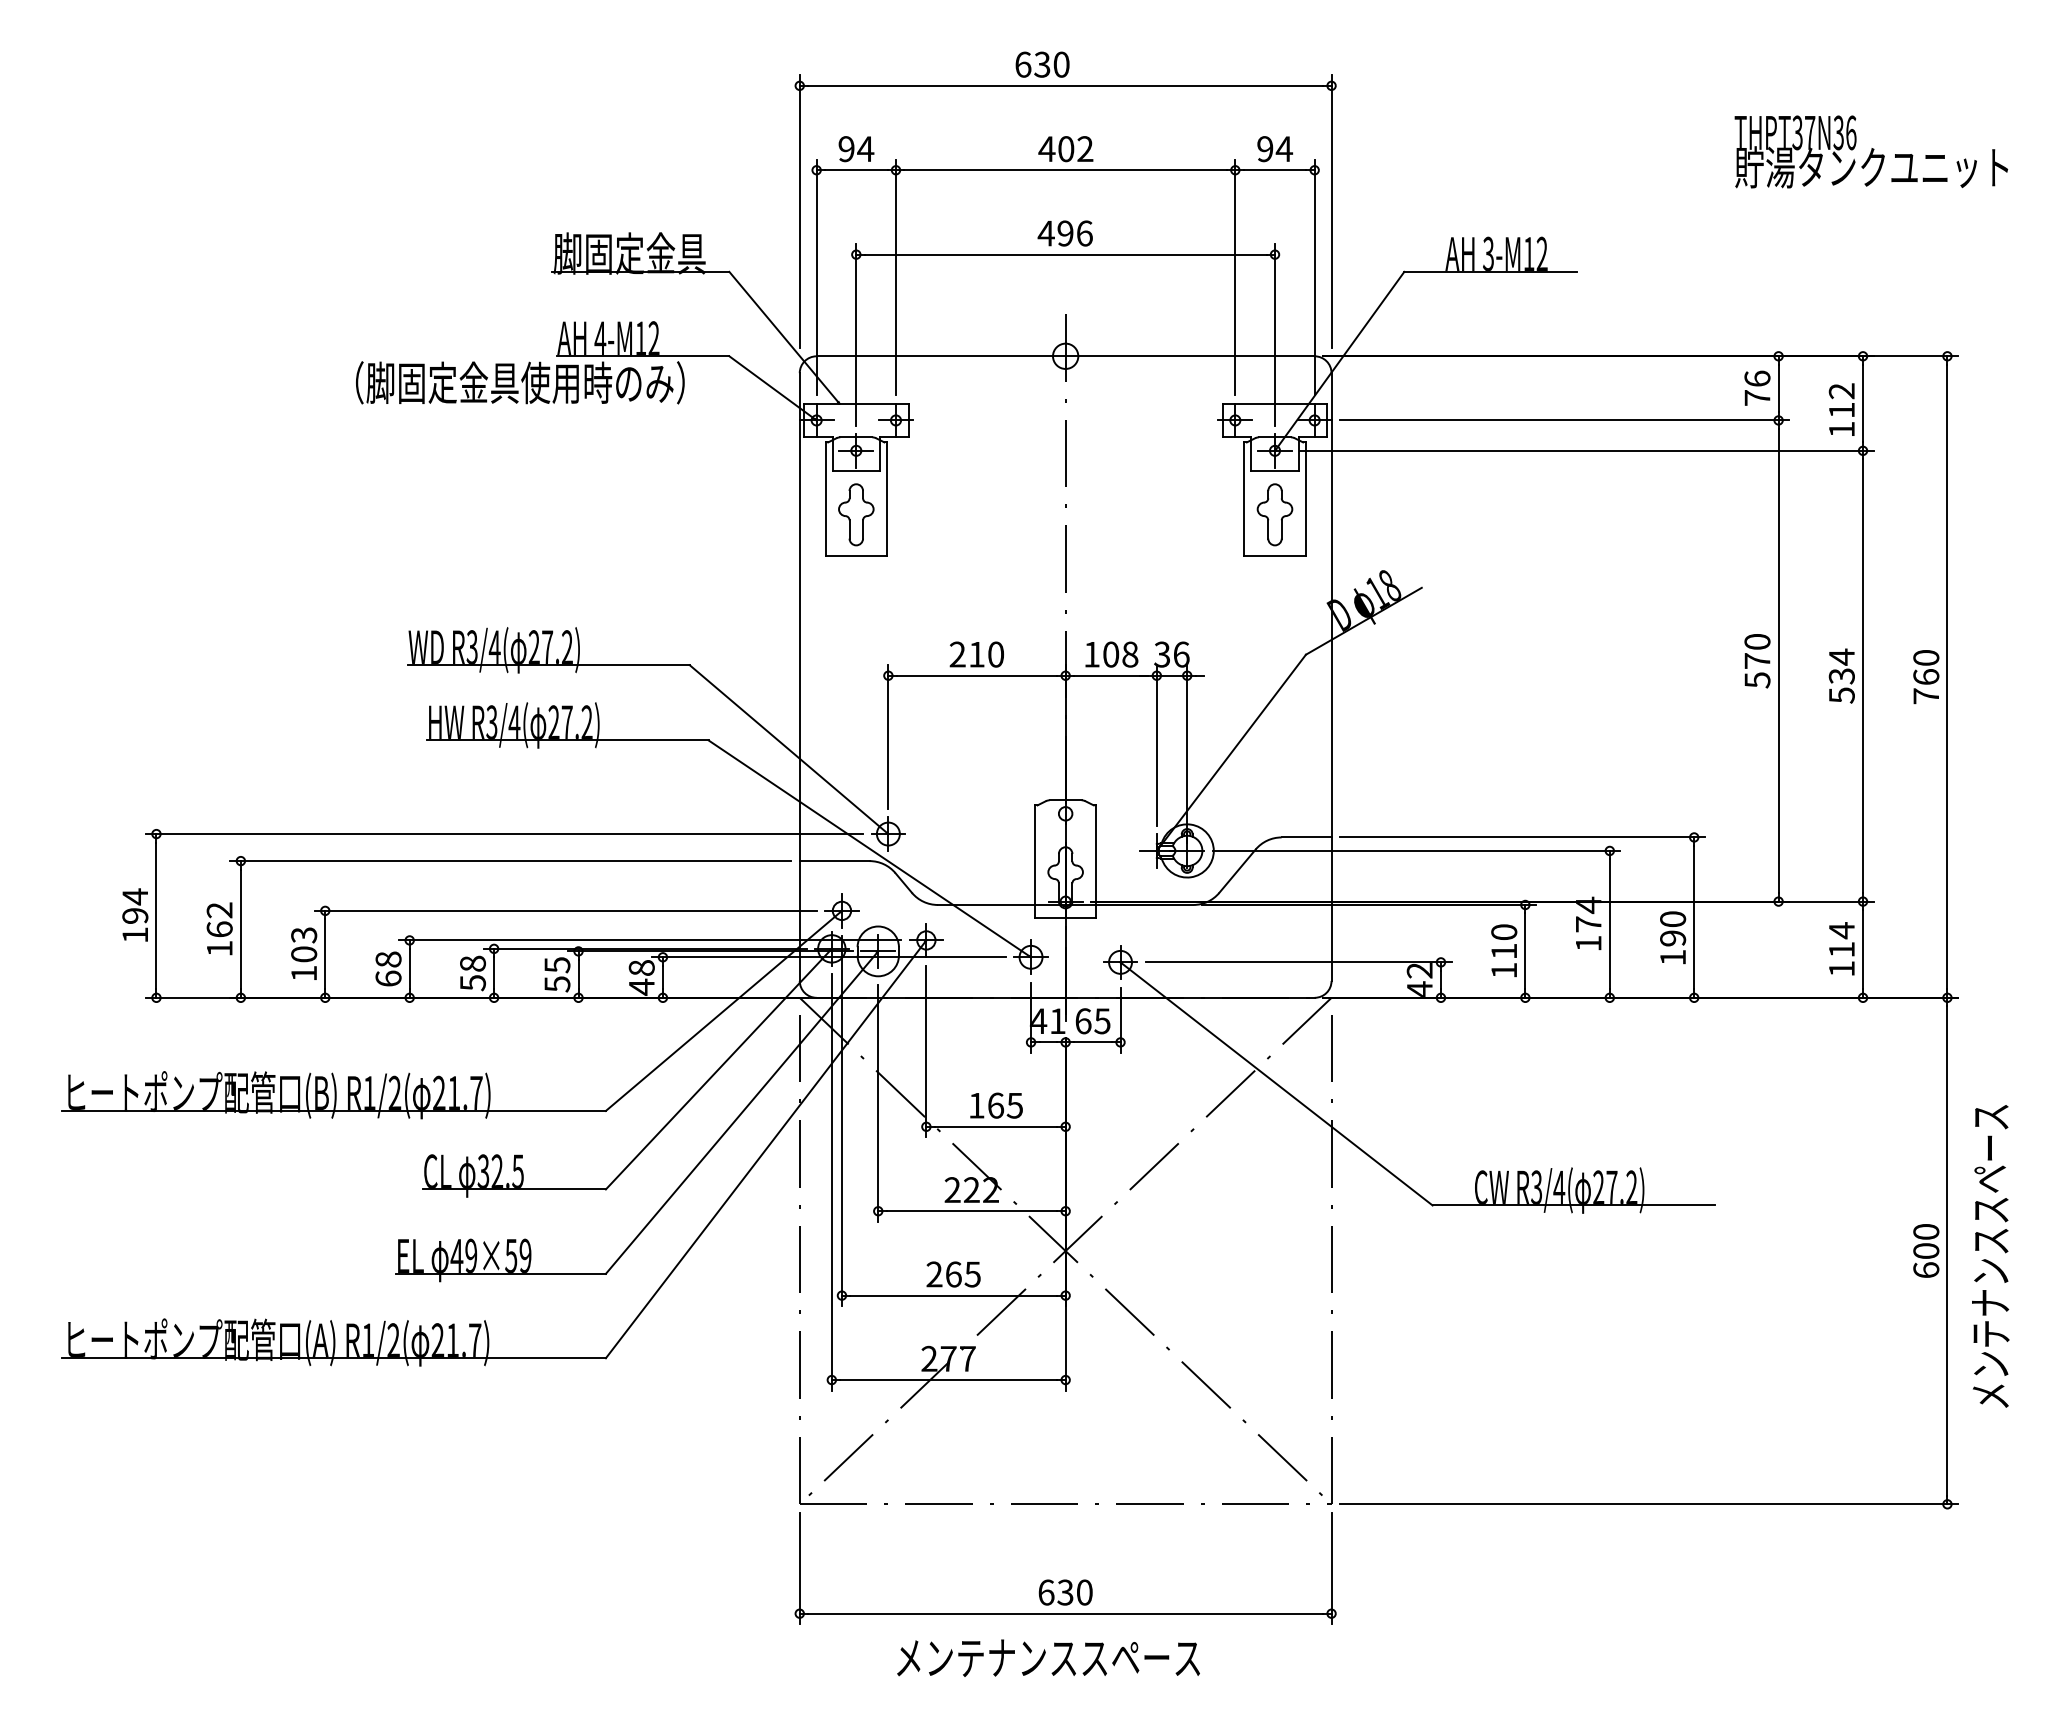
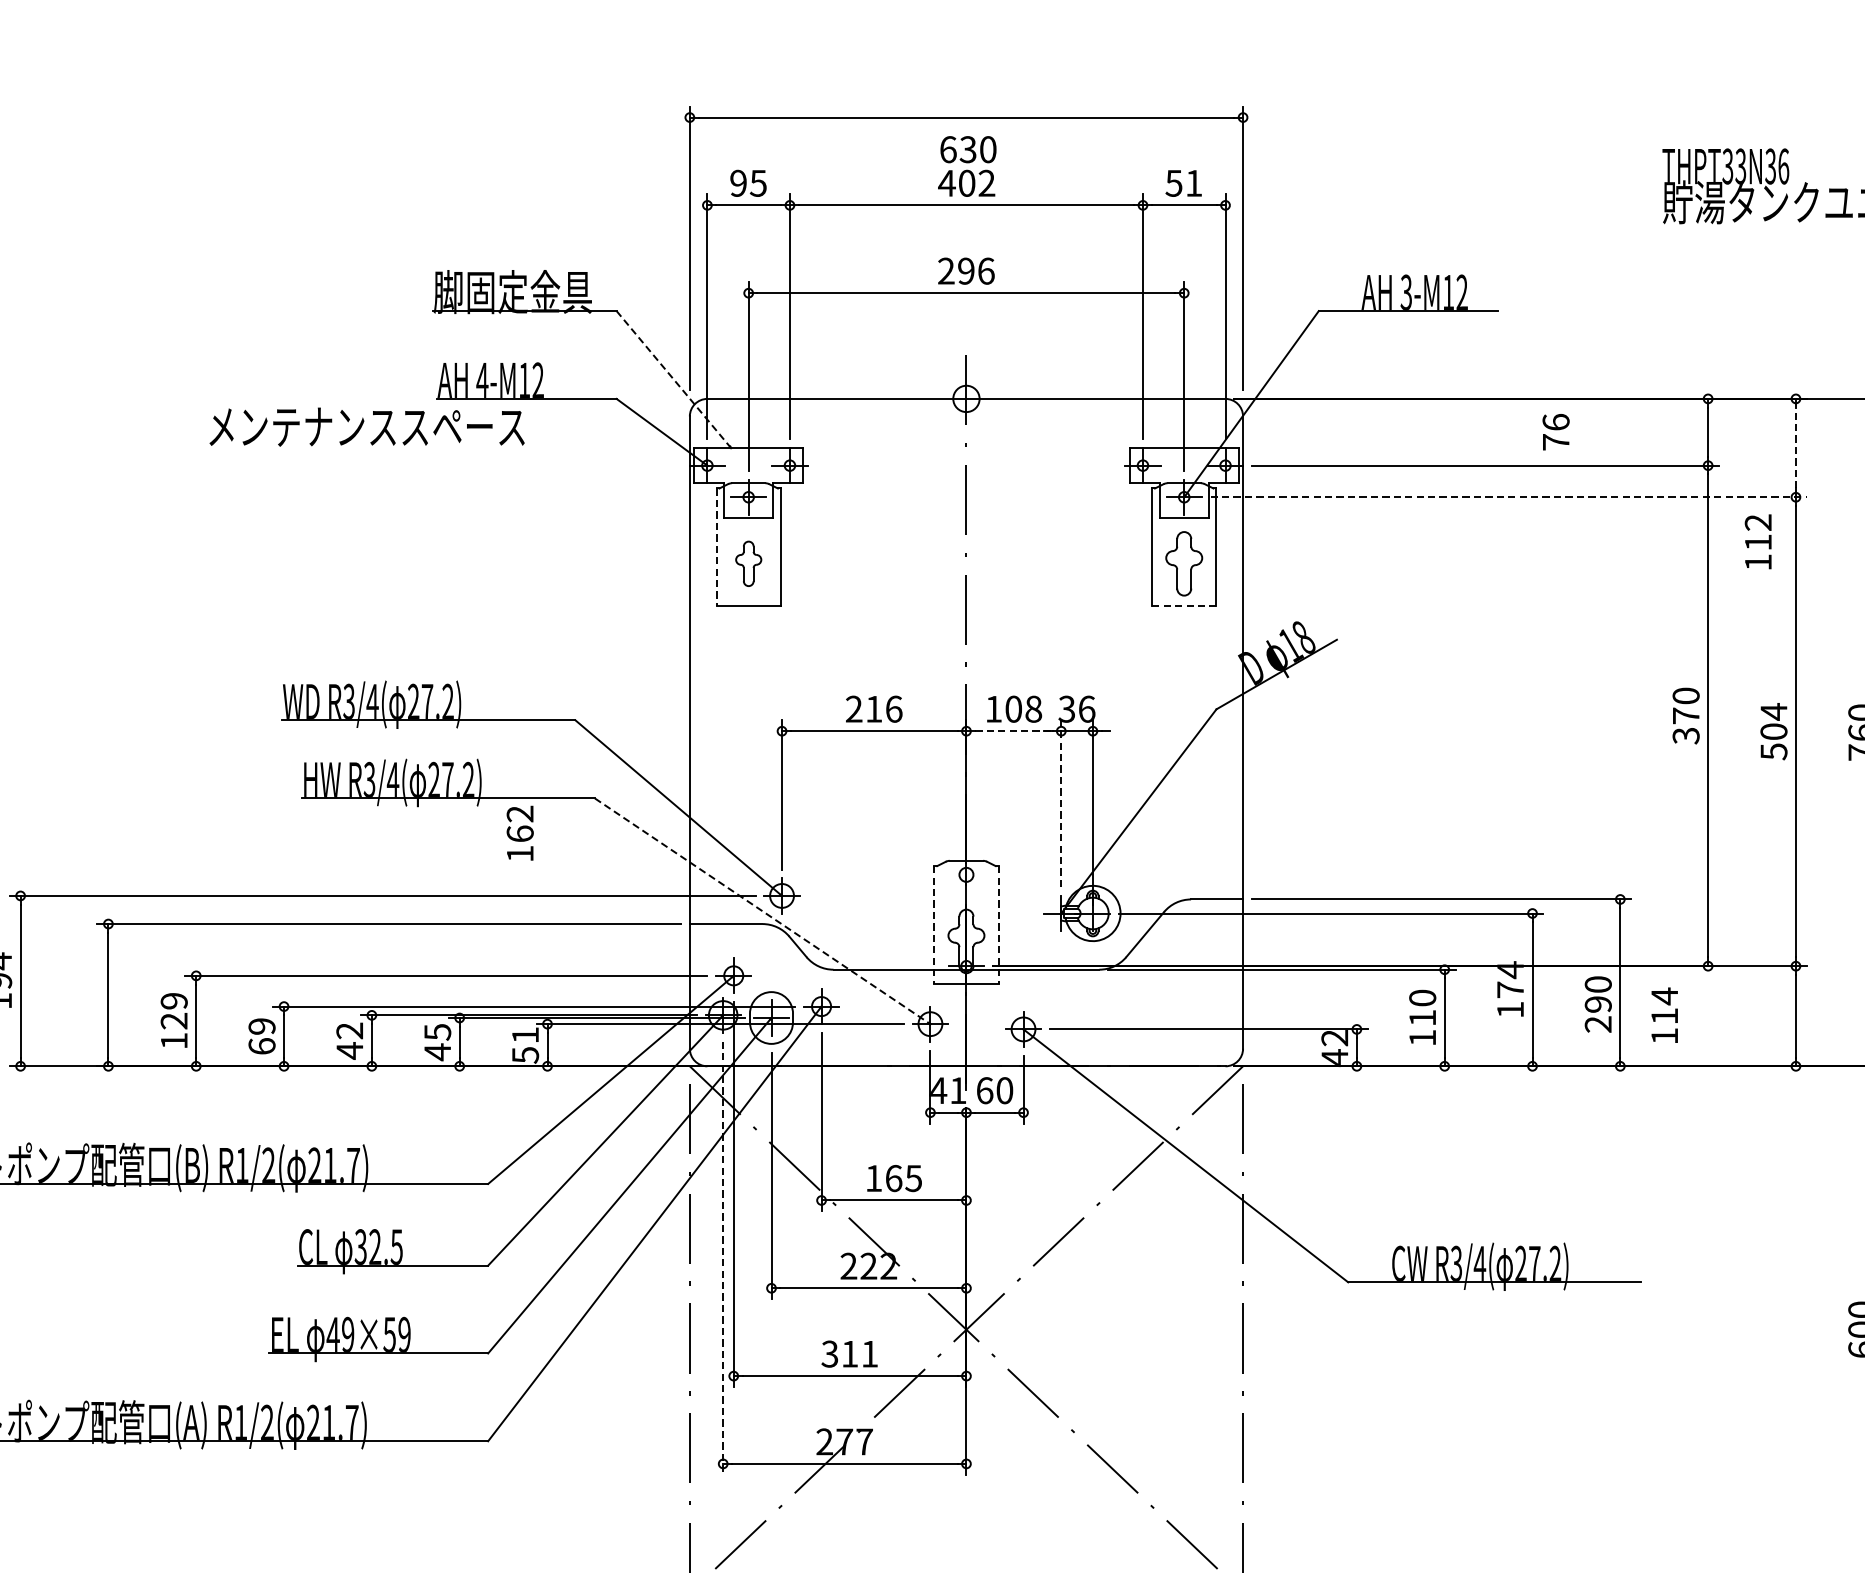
text: (1042, 64) -> (968, 149), moved
text: (1809, 132) -> (1740, 166), THPT37N36 -> THPT33N36
text: (865, 149) -> (758, 183), 94 -> 95
text: (1275, 149) -> (1184, 183), 94 -> 51
text: (1045, 233) -> (945, 271), 496 -> 296
line: (784, 337) -> (673, 379), solid -> dashed
text: (511, 382) -> (389, 426), （脚固定金具使用時のみ） -> メンテナンススペース
text: (1757, 387) -> (1556, 431), moved
line: (1863, 403) -> (1796, 448), solid -> dashed
text: (1841, 409) -> (1757, 541), moved
line: (1586, 450) -> (1508, 496), solid -> dashed
line: (825, 498) -> (716, 546), solid -> dashed
part: (856, 514) -> (748, 563), size x0.7
line: (1275, 555) -> (1184, 606), solid -> dashed
text: (996, 654) -> (894, 709), 210 -> 216
line: (1111, 675) -> (1014, 730), solid -> dashed
text: (1841, 676) -> (1773, 732), 534 -> 504
text: (1756, 680) -> (1685, 736), 570 -> 370
line: (1156, 744) -> (1060, 802), solid -> dashed
line: (870, 849) -> (763, 911), solid -> dashed
line: (1034, 861) -> (934, 924), solid -> dashed
line: (1096, 861) -> (998, 924), solid -> dashed
text: (219, 928) -> (520, 832), moved
text: (304, 944) -> (174, 1010), 103 -> 129
text: (1841, 948) -> (1664, 1014), moved
text: (1672, 957) -> (1597, 1024), 190 -> 290
text: (388, 959) -> (262, 1026), 68 -> 69
text: (473, 973) -> (350, 1040), 58 -> 42
text: (641, 977) -> (525, 1045), 48 -> 51
text: (557, 984) -> (437, 1052), 55 -> 45
text: (1102, 1021) -> (1004, 1090), 65 -> 60
line: (831, 1182) -> (722, 1258), solid -> dashed
text: (953, 1274) -> (849, 1354), 265 -> 311

